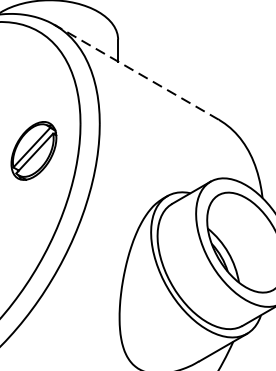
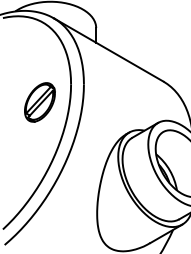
line: (136, 71) -> (108, 49), dashed -> solid

